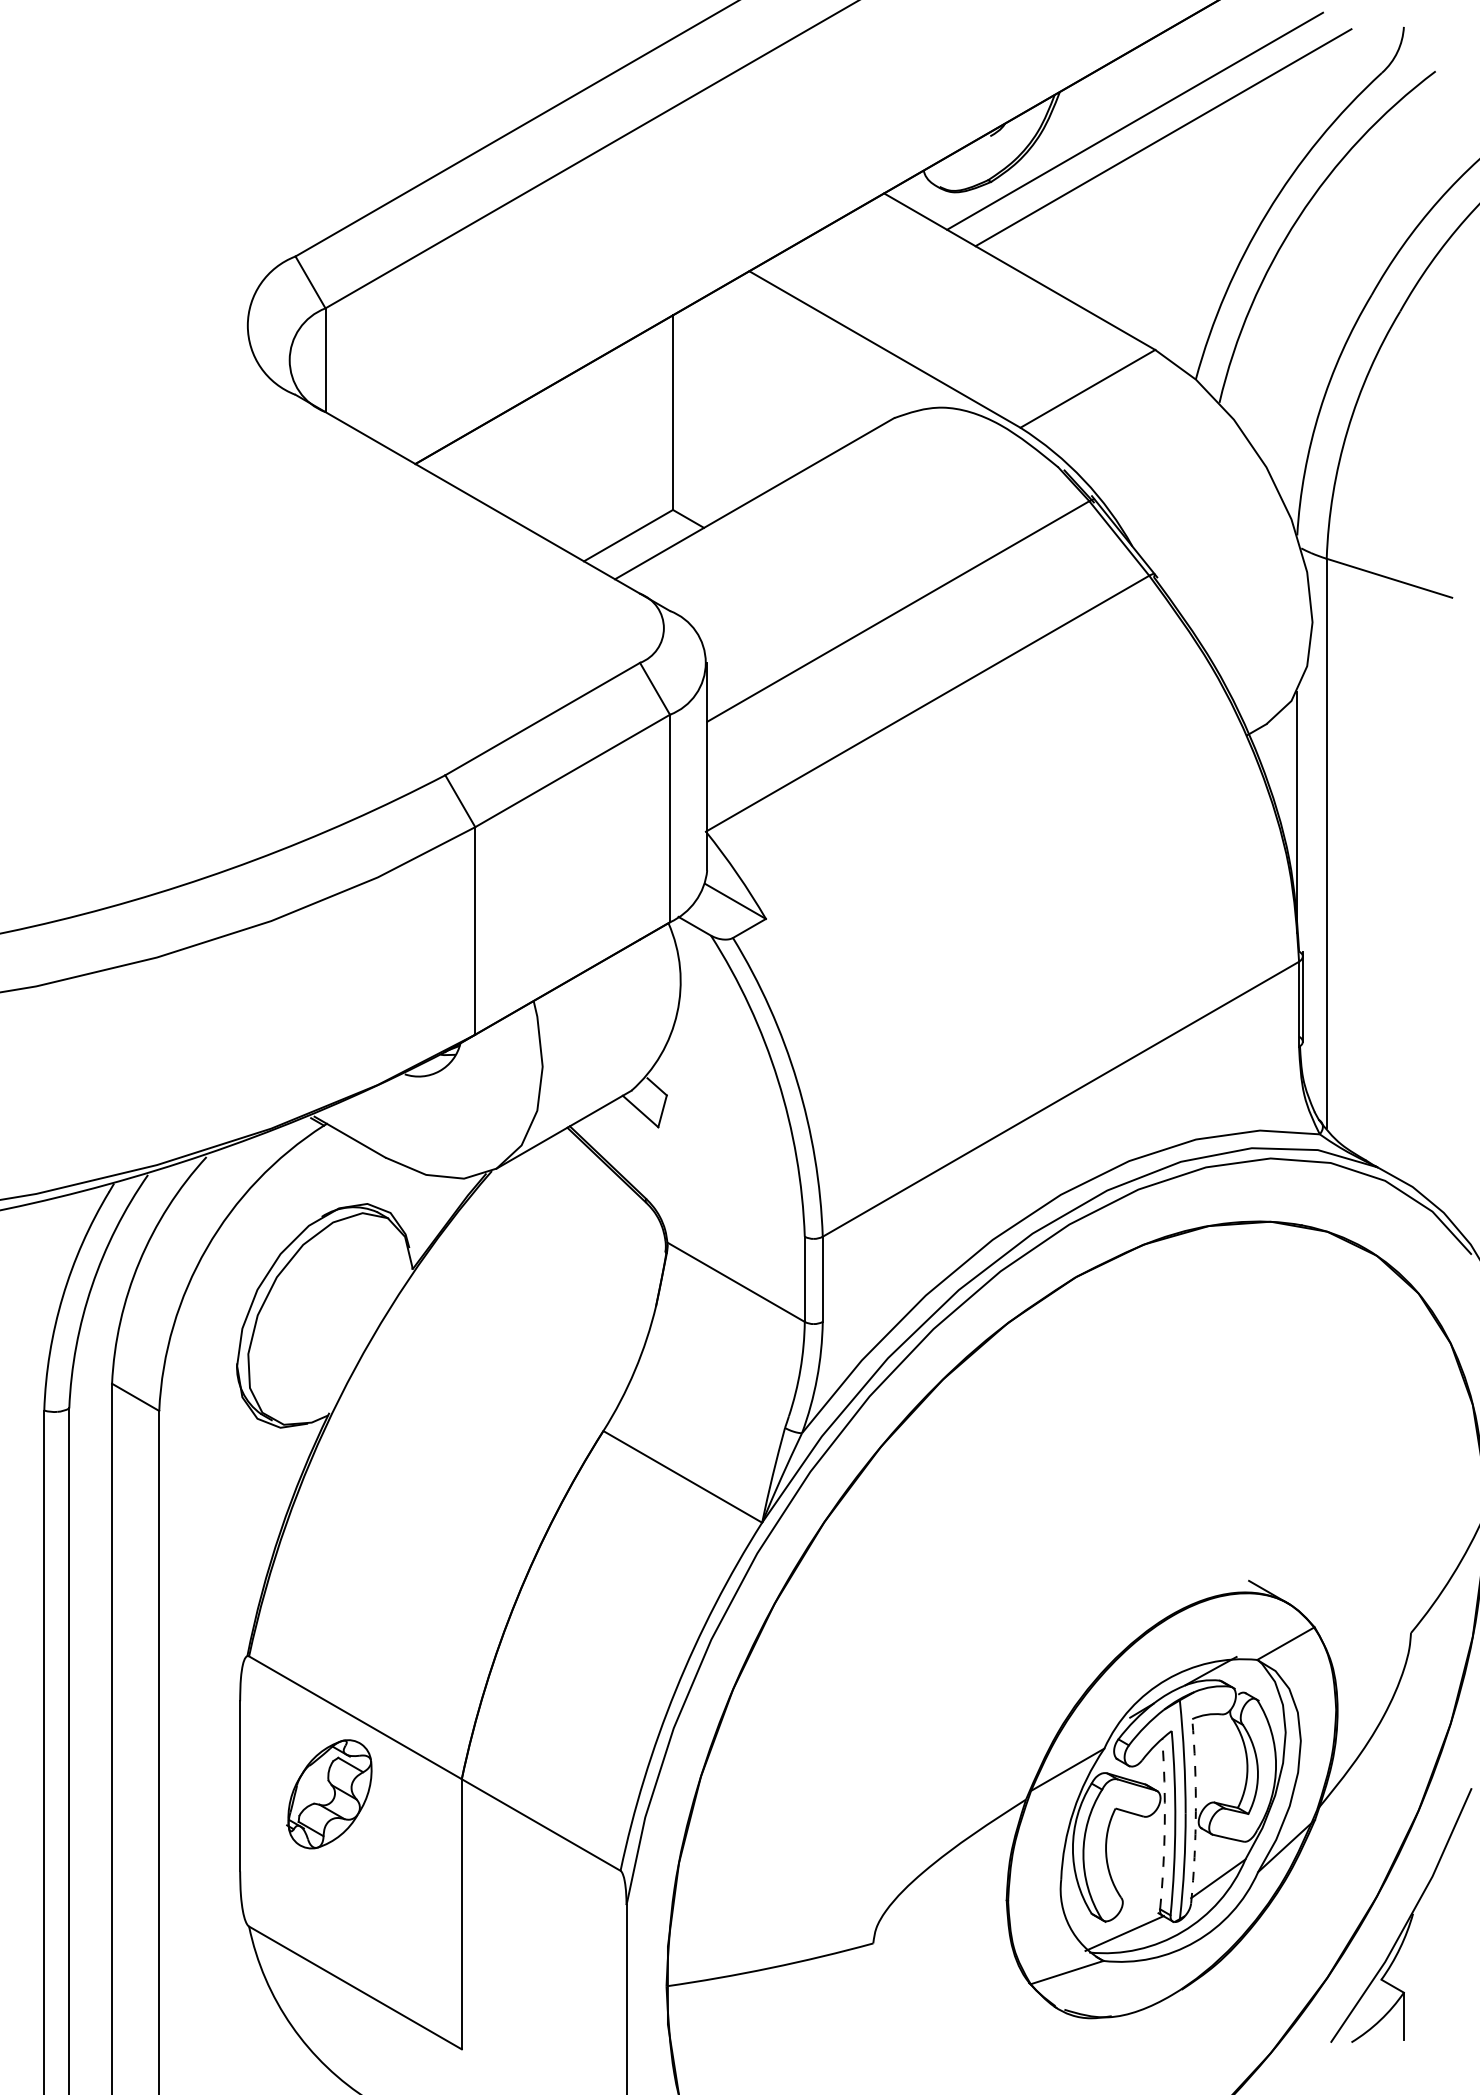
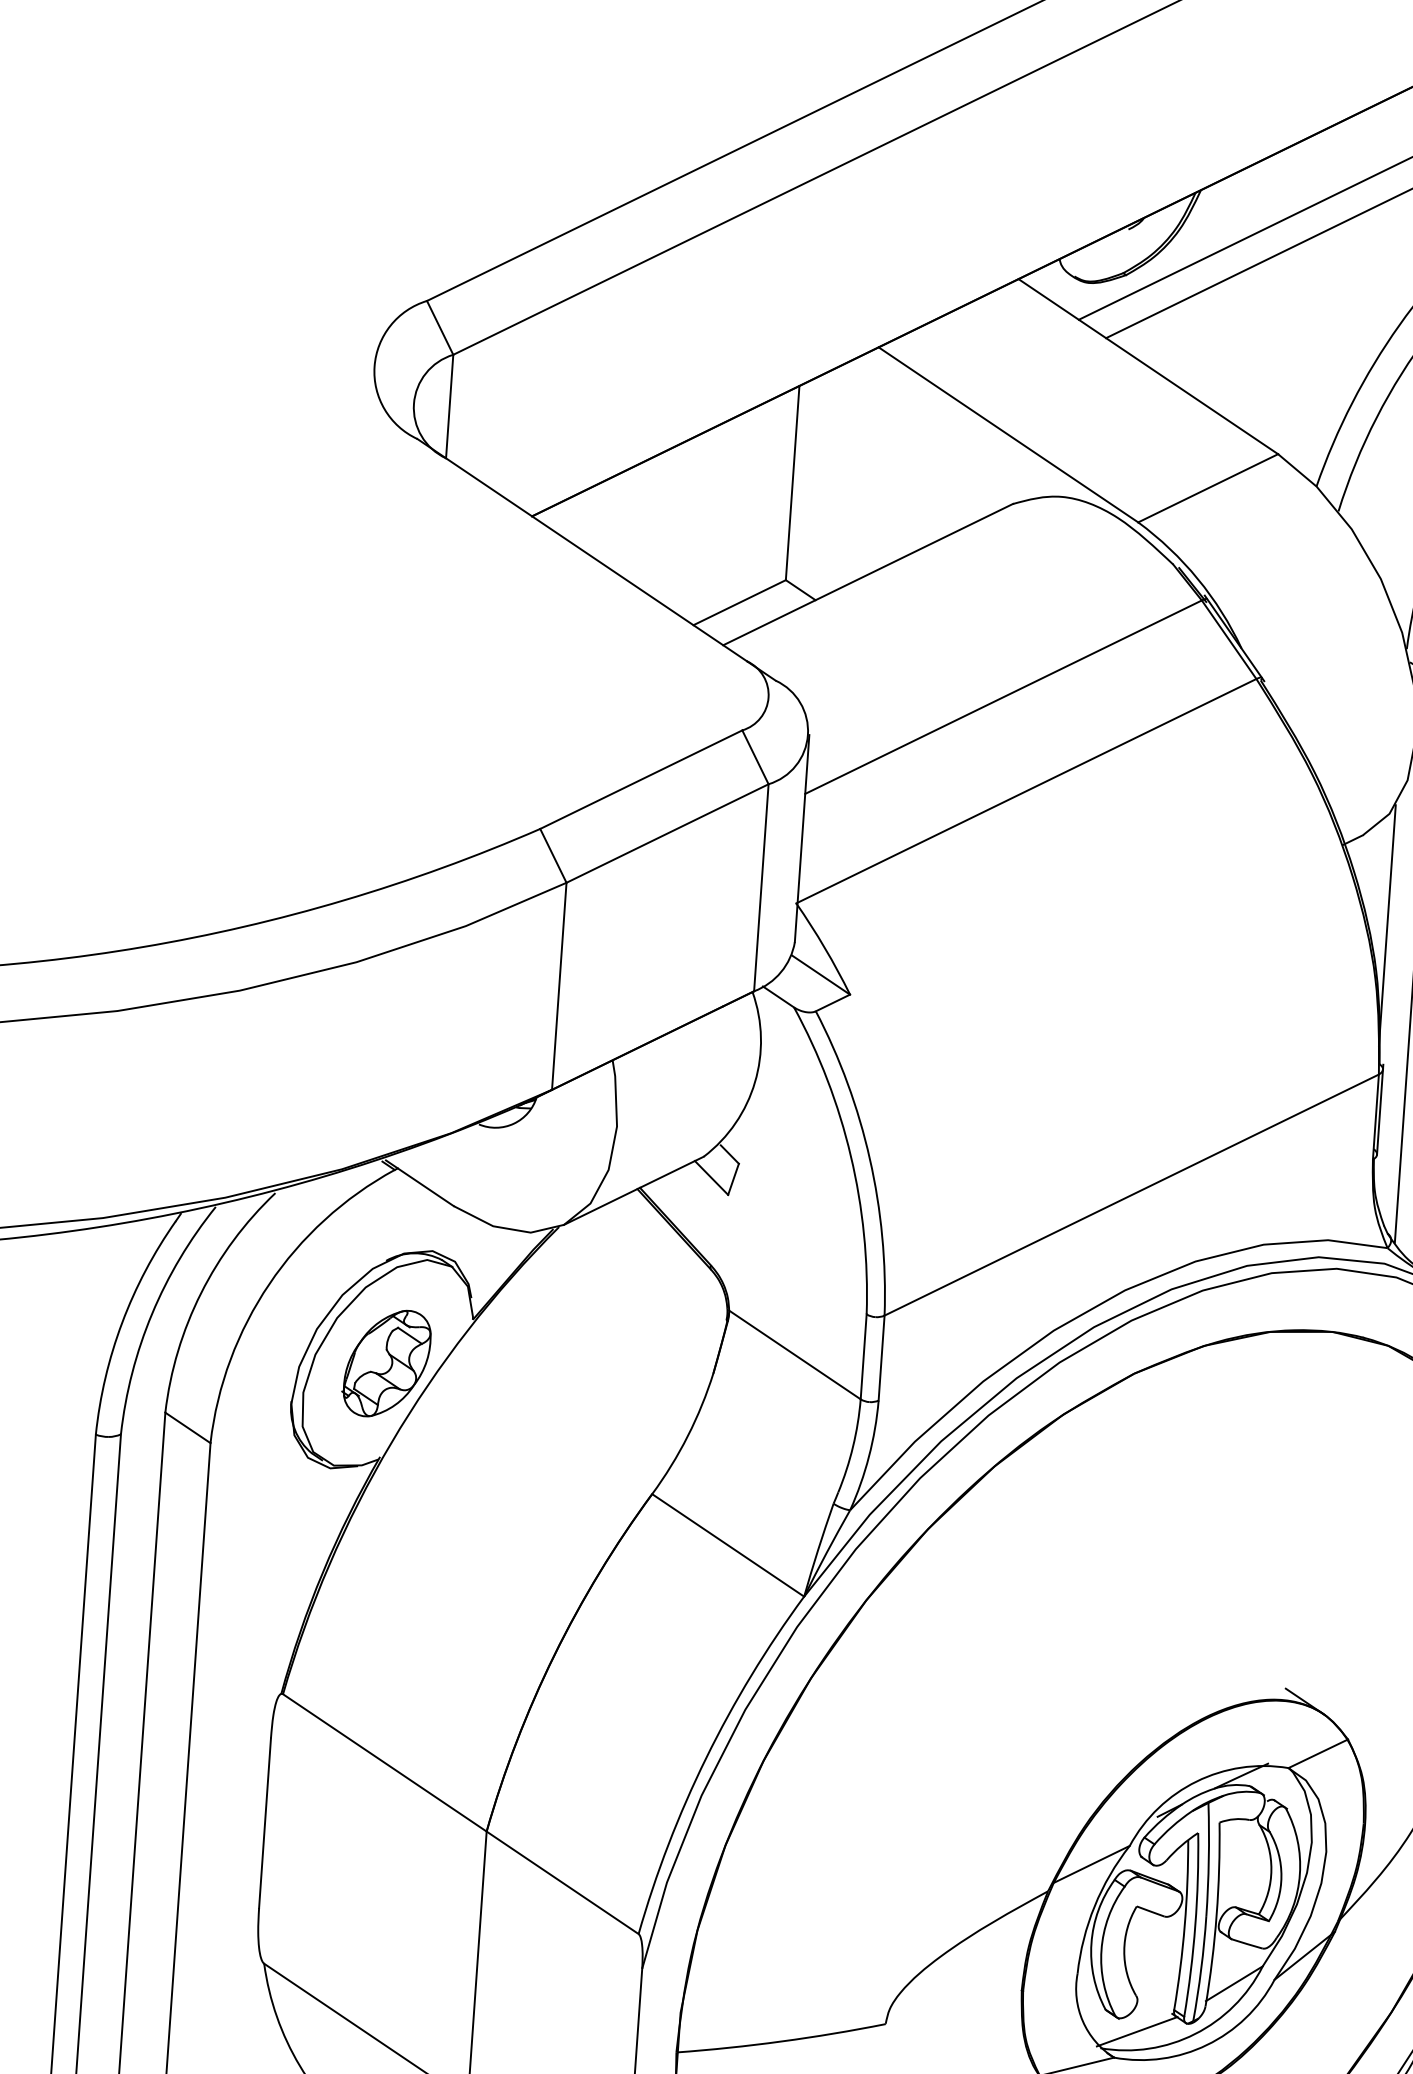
part: (329, 1794) -> (386, 1363), moved
arc: (1195, 1811) -> (1216, 1914), dashed -> solid
arc: (1164, 1824) -> (1184, 1925), dashed -> solid

